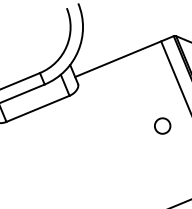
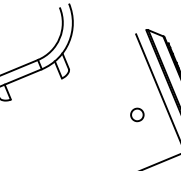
line: (124, 56) -> (106, 46), removed
line: (36, 108) -> (35, 88), removed
part: (162, 125) -> (137, 114), moved

